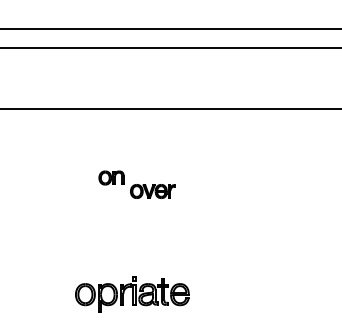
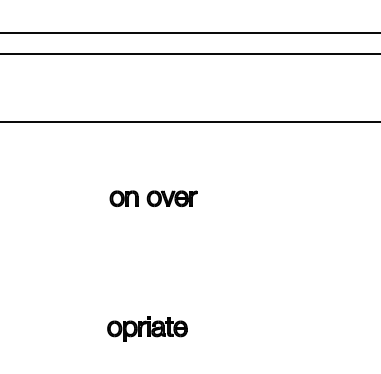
part: (152, 191) -> (171, 198), moved
part: (132, 294) -> (147, 328), size x0.62

